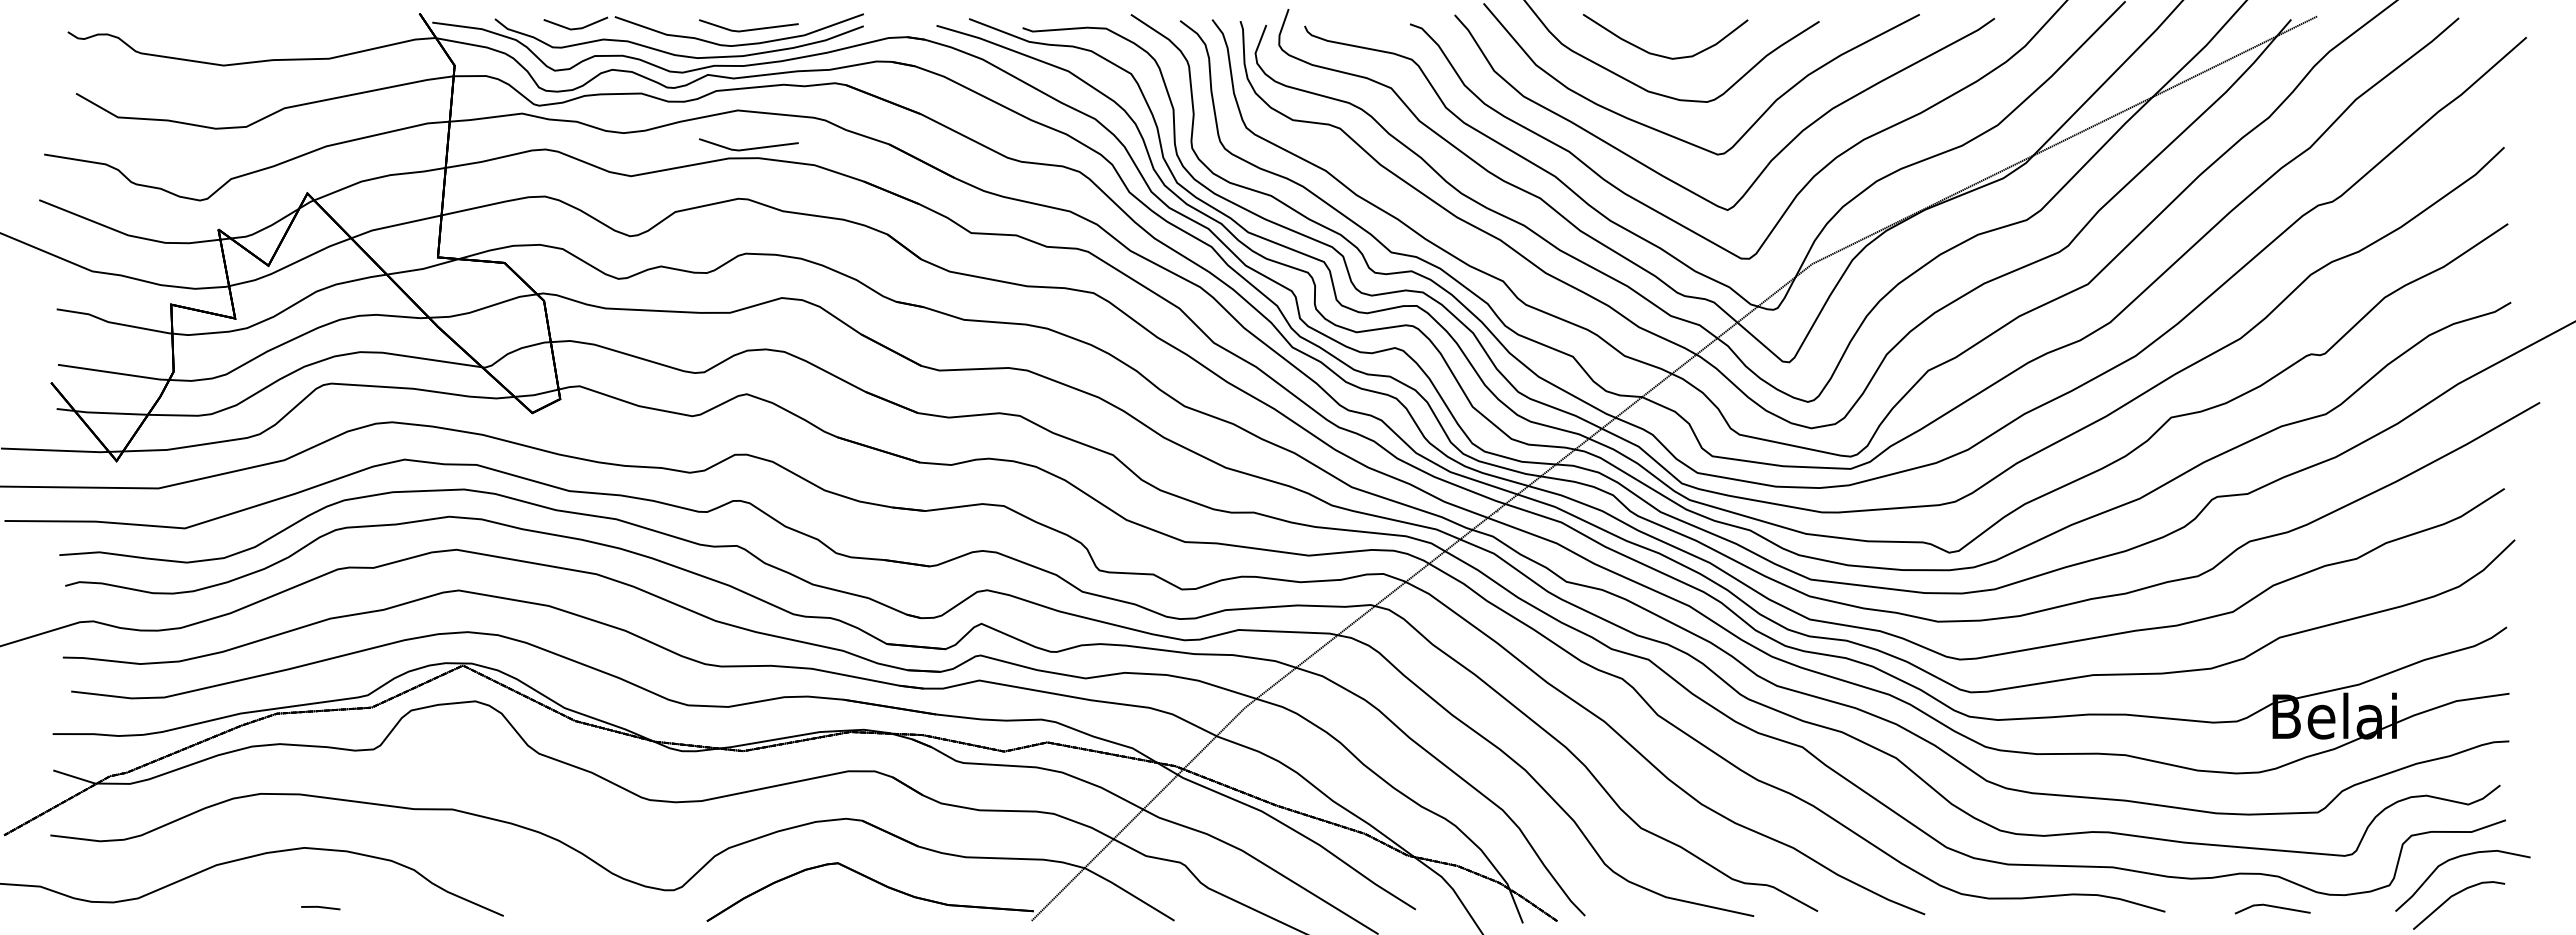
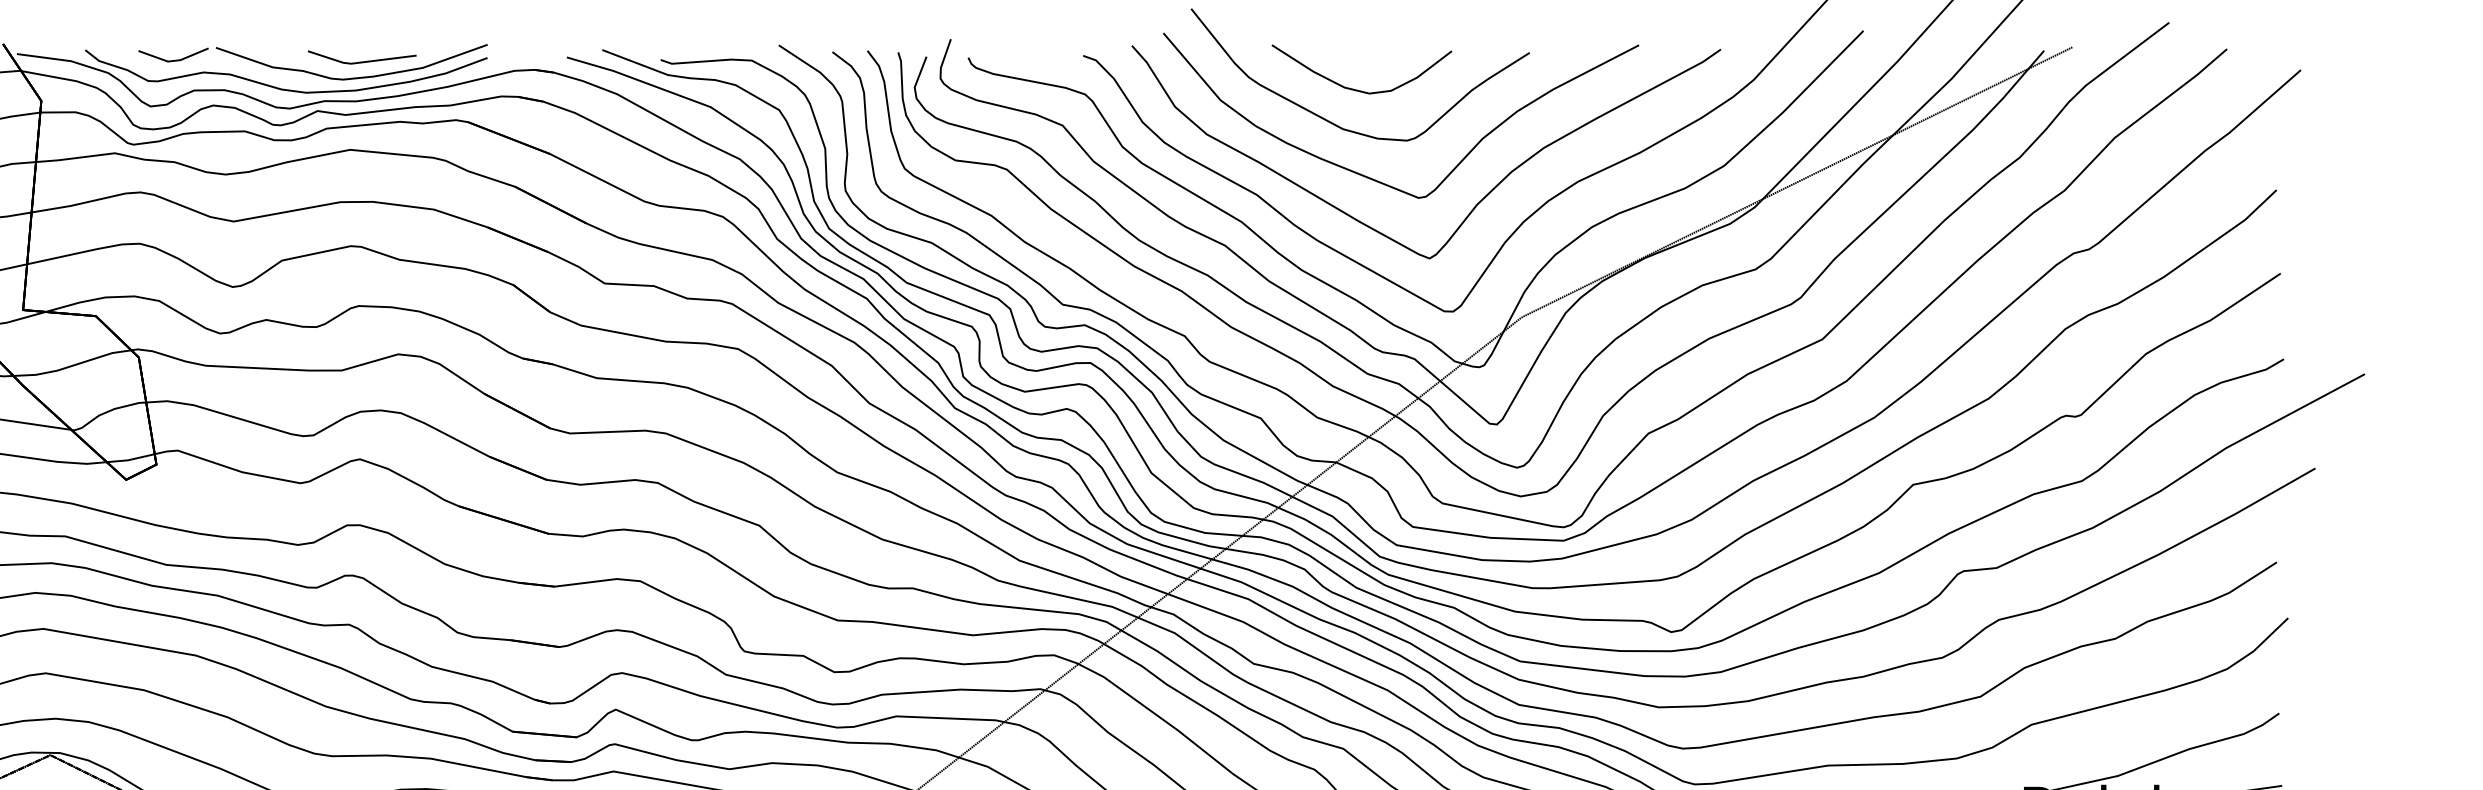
line: (748, 148) -> (361, 191), removed

